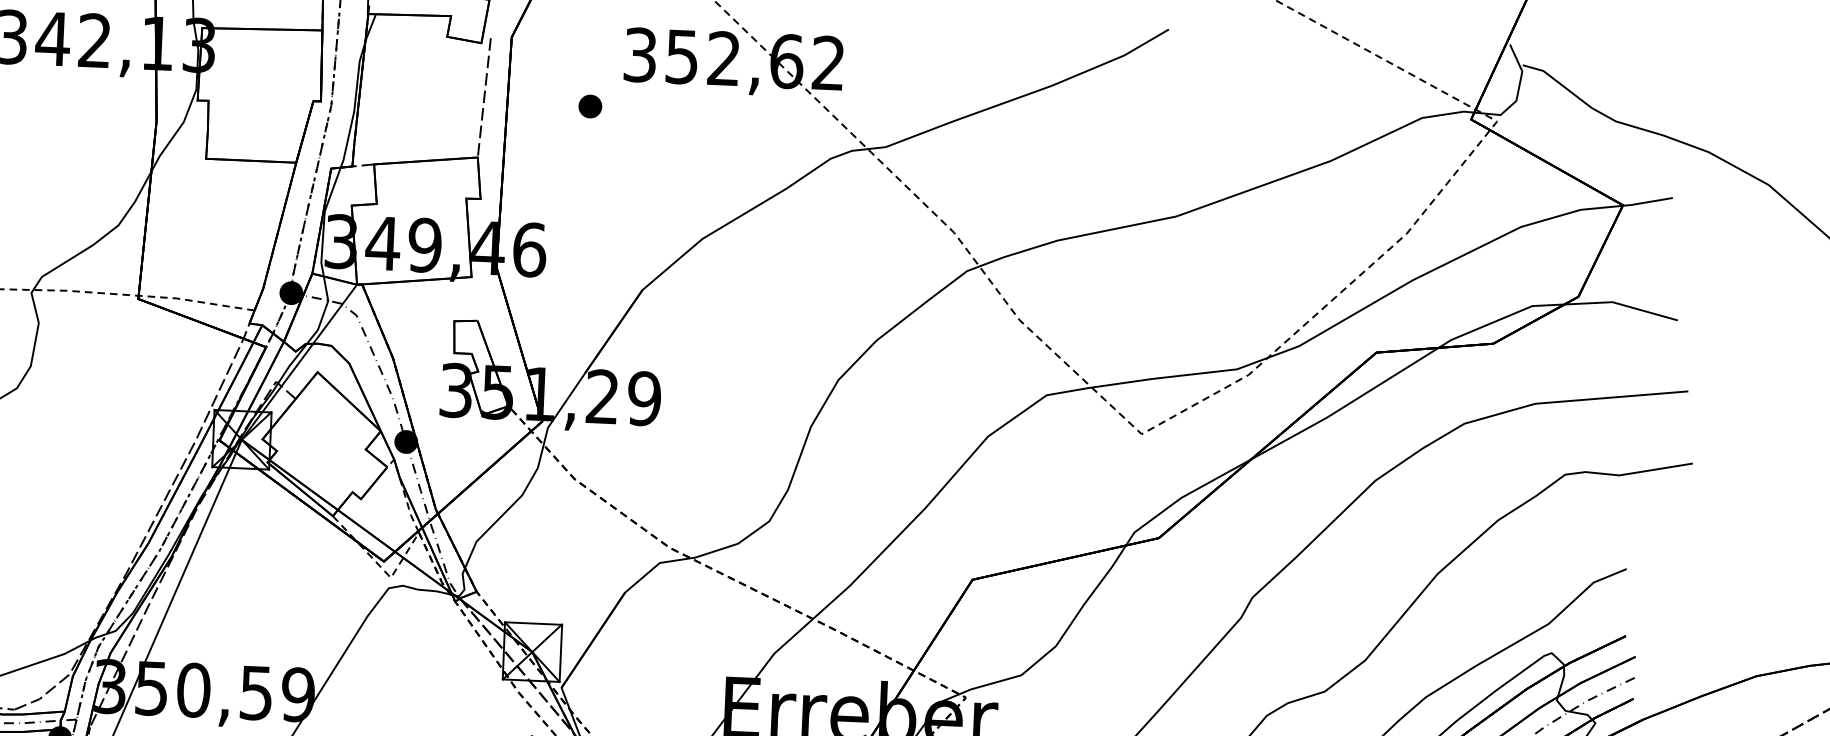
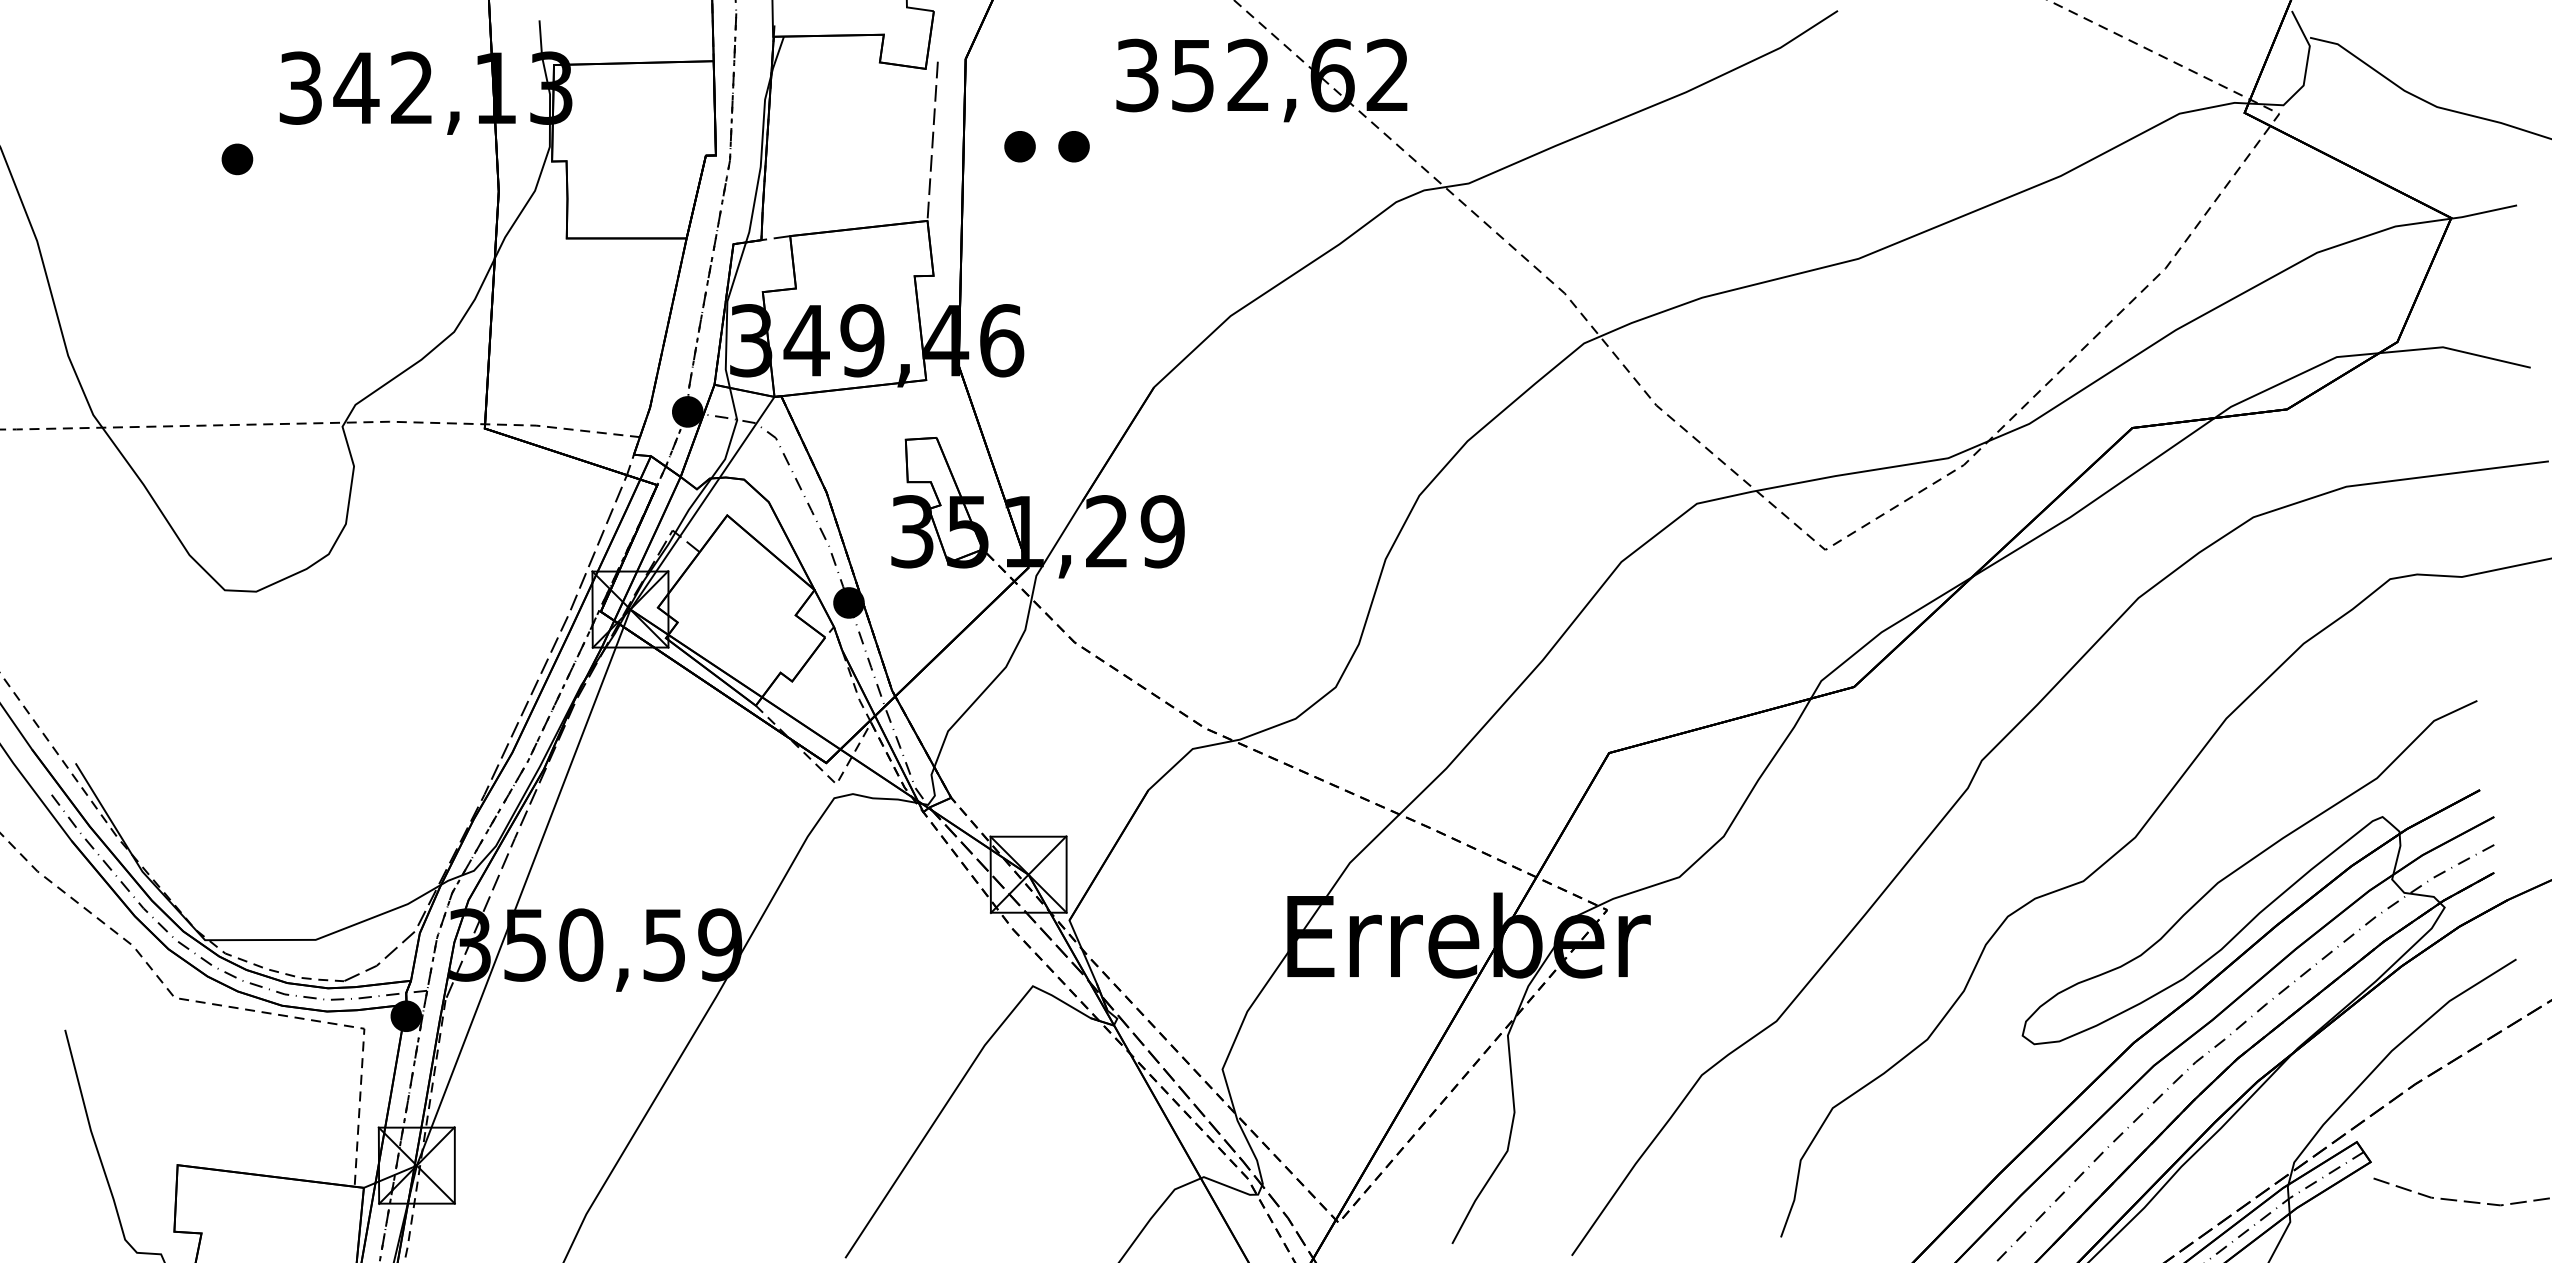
part: (549, 104) -> (1019, 146), added

